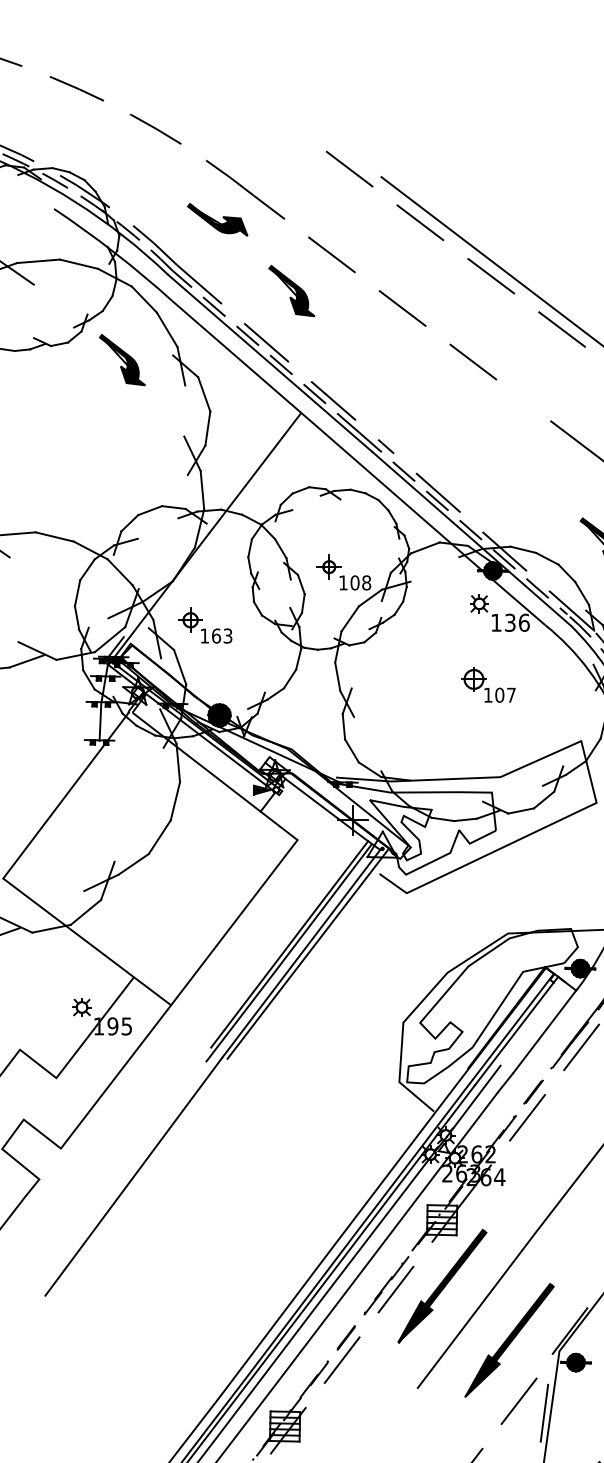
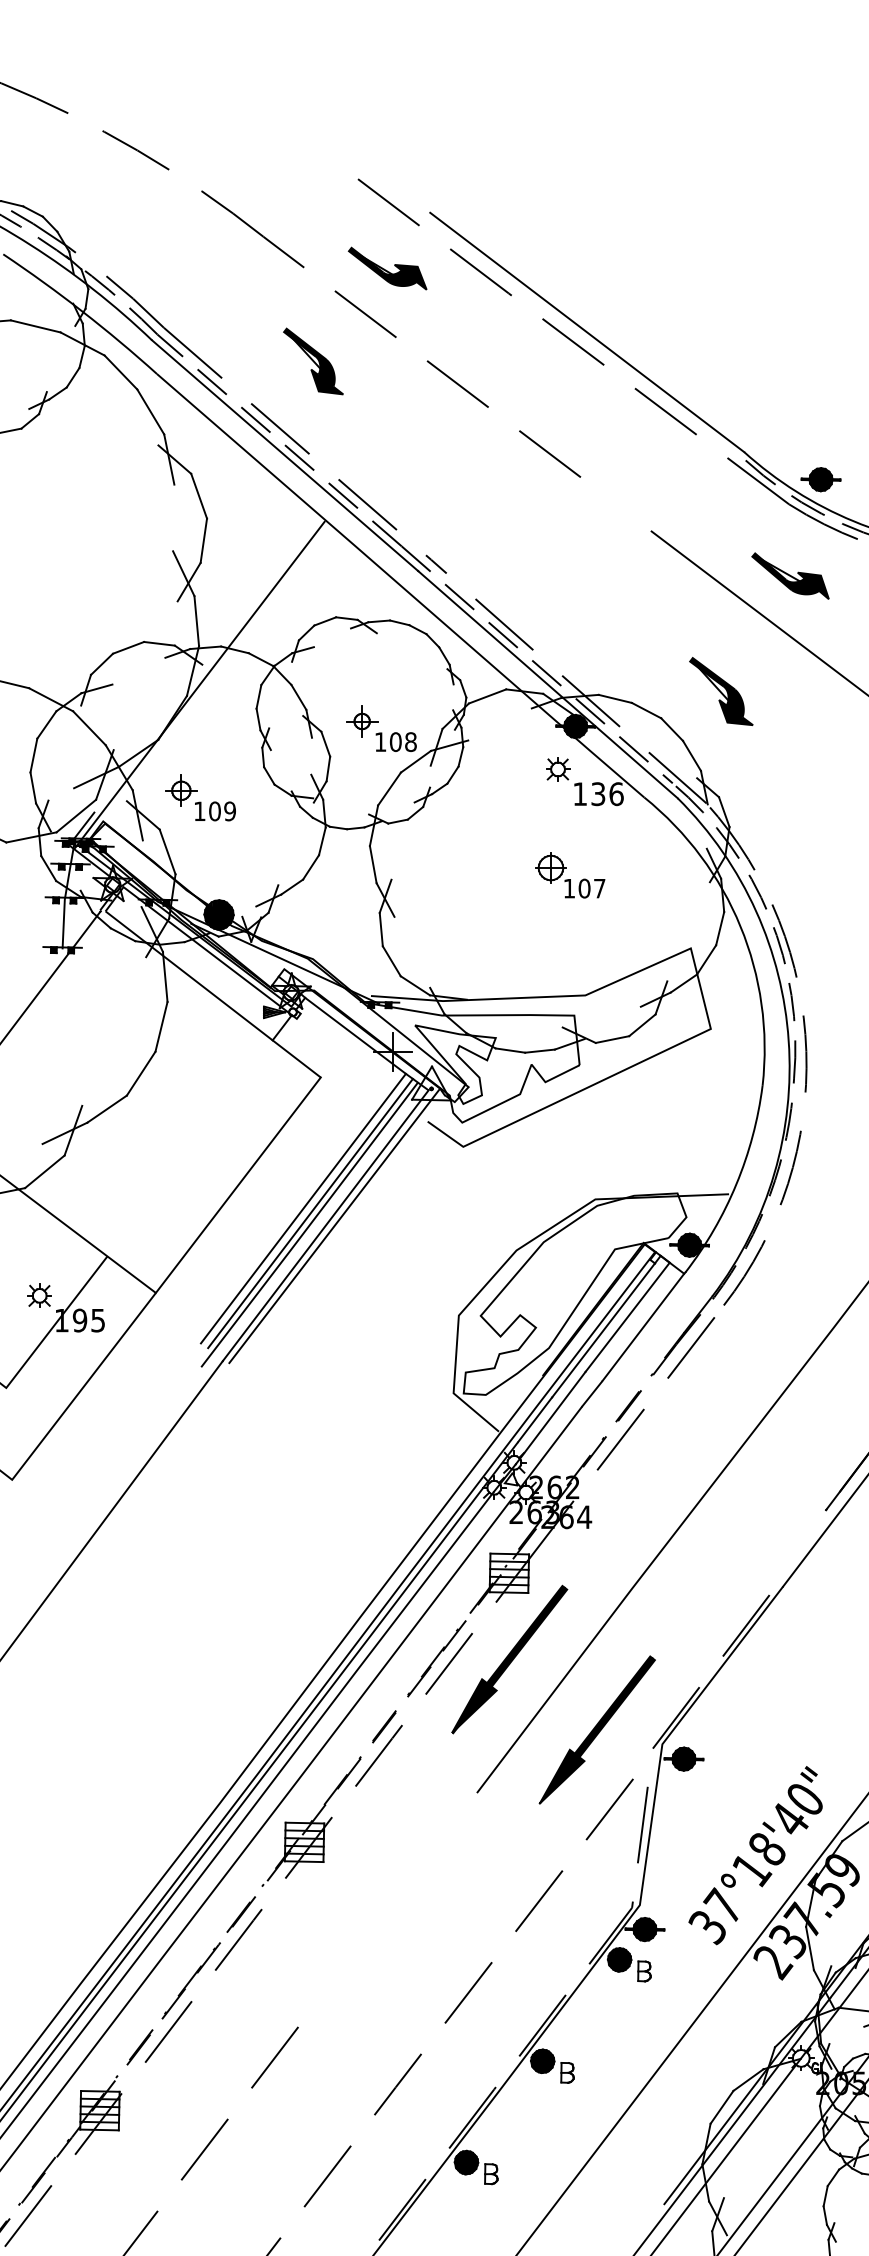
part: (217, 219) -> (387, 268), moved
part: (122, 360) -> (92, 451), removed
text: (222, 636) -> (222, 811), 163 -> 109
line: (283, 940) -> (302, 1208), added
line: (532, 1023) -> (627, 1316), added

